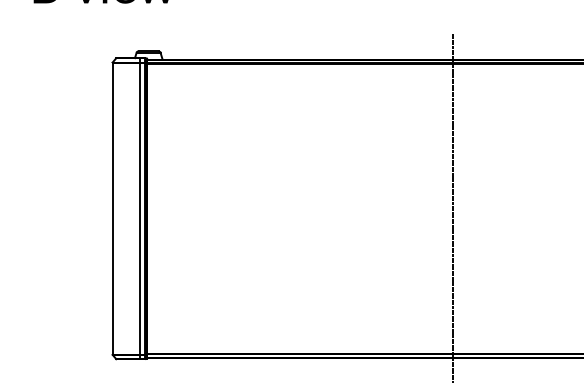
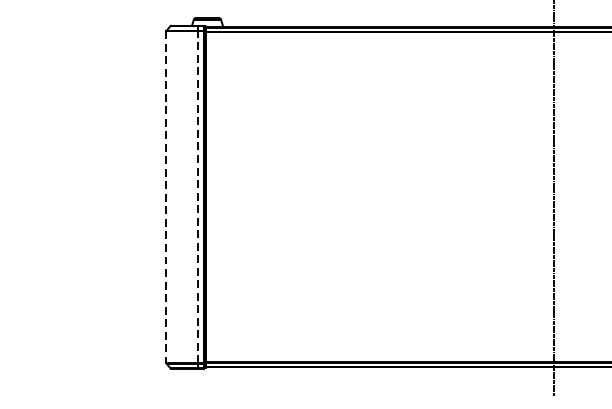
line: (112, 208) -> (166, 196), solid -> dashed
line: (140, 208) -> (198, 196), solid -> dashed

